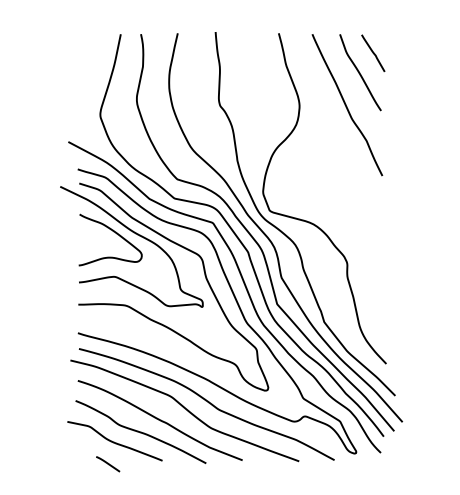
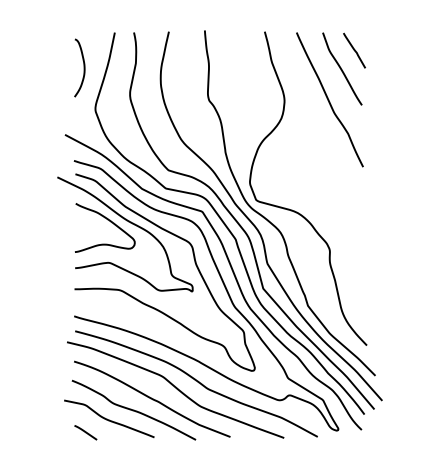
curve: (87, 71) -> (83, 67), added
line: (107, 463) -> (85, 432), moved

